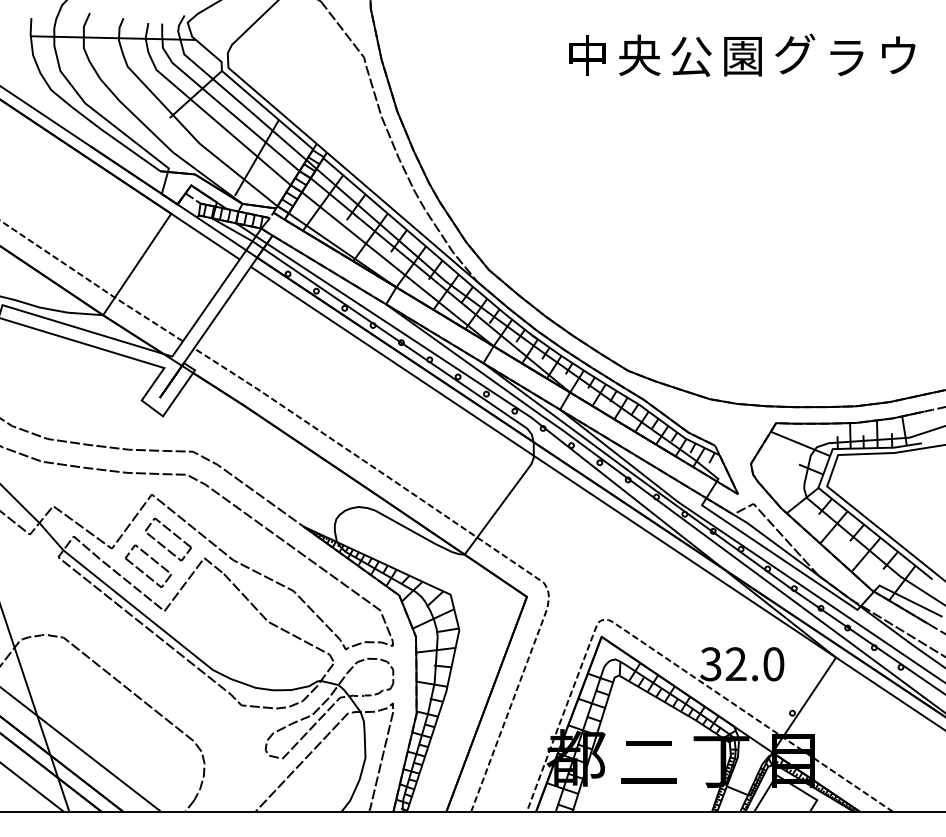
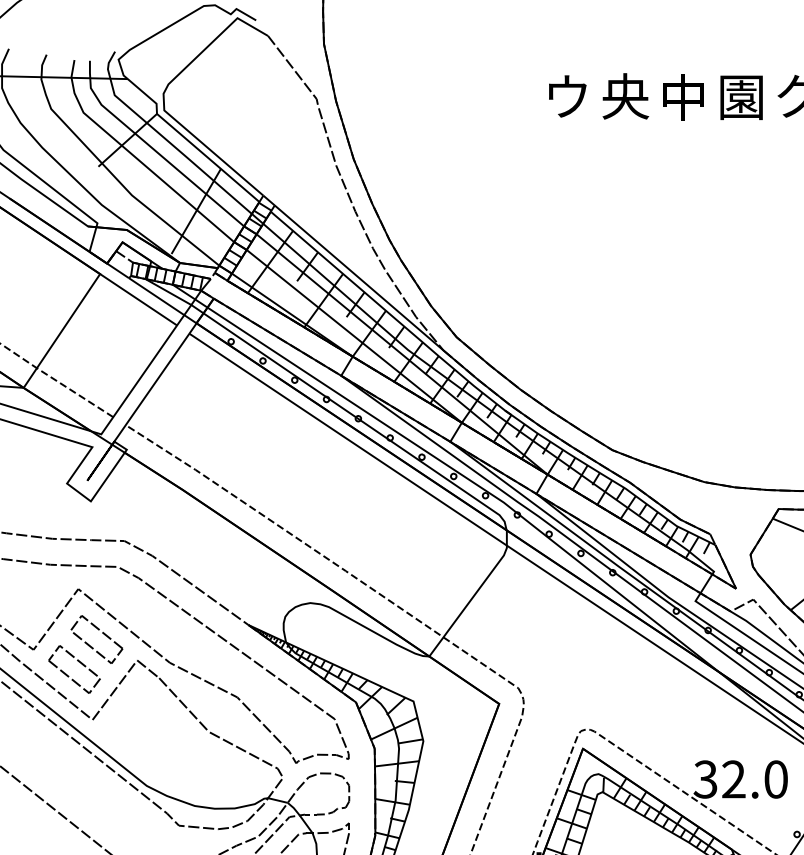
text: (587, 55) -> (567, 96), 中 -> ウ
text: (691, 56) -> (683, 97), 公 -> 中

